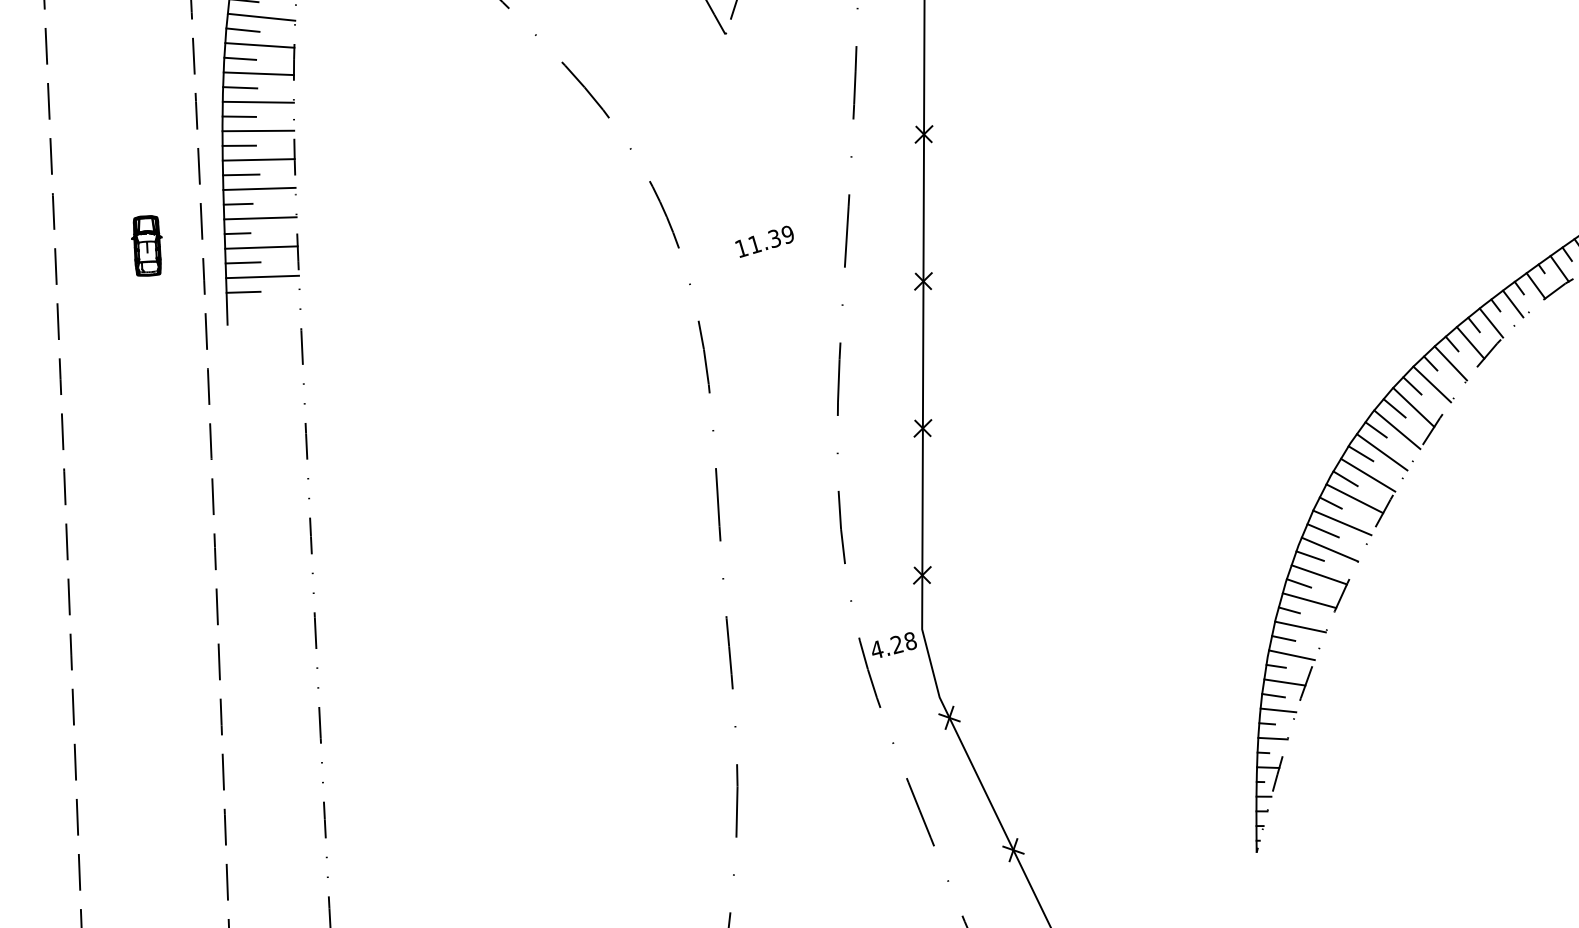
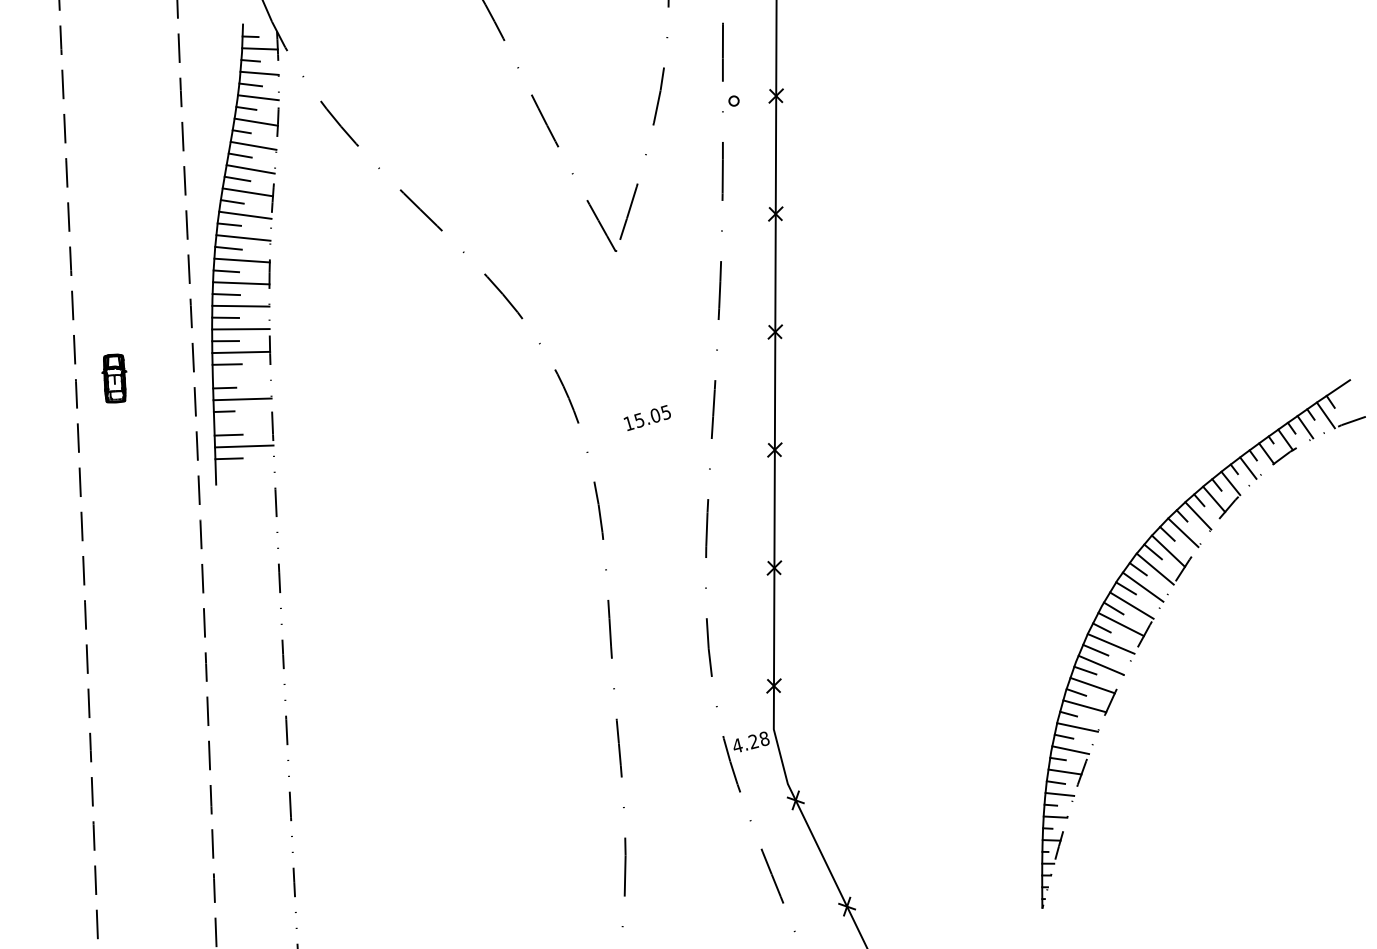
line: (259, 188) -> (241, 375), removed
text: (771, 239) -> (652, 416), 11.39 -> 15.05
part: (146, 245) -> (114, 378), moved
line: (261, 247) -> (243, 422), removed

